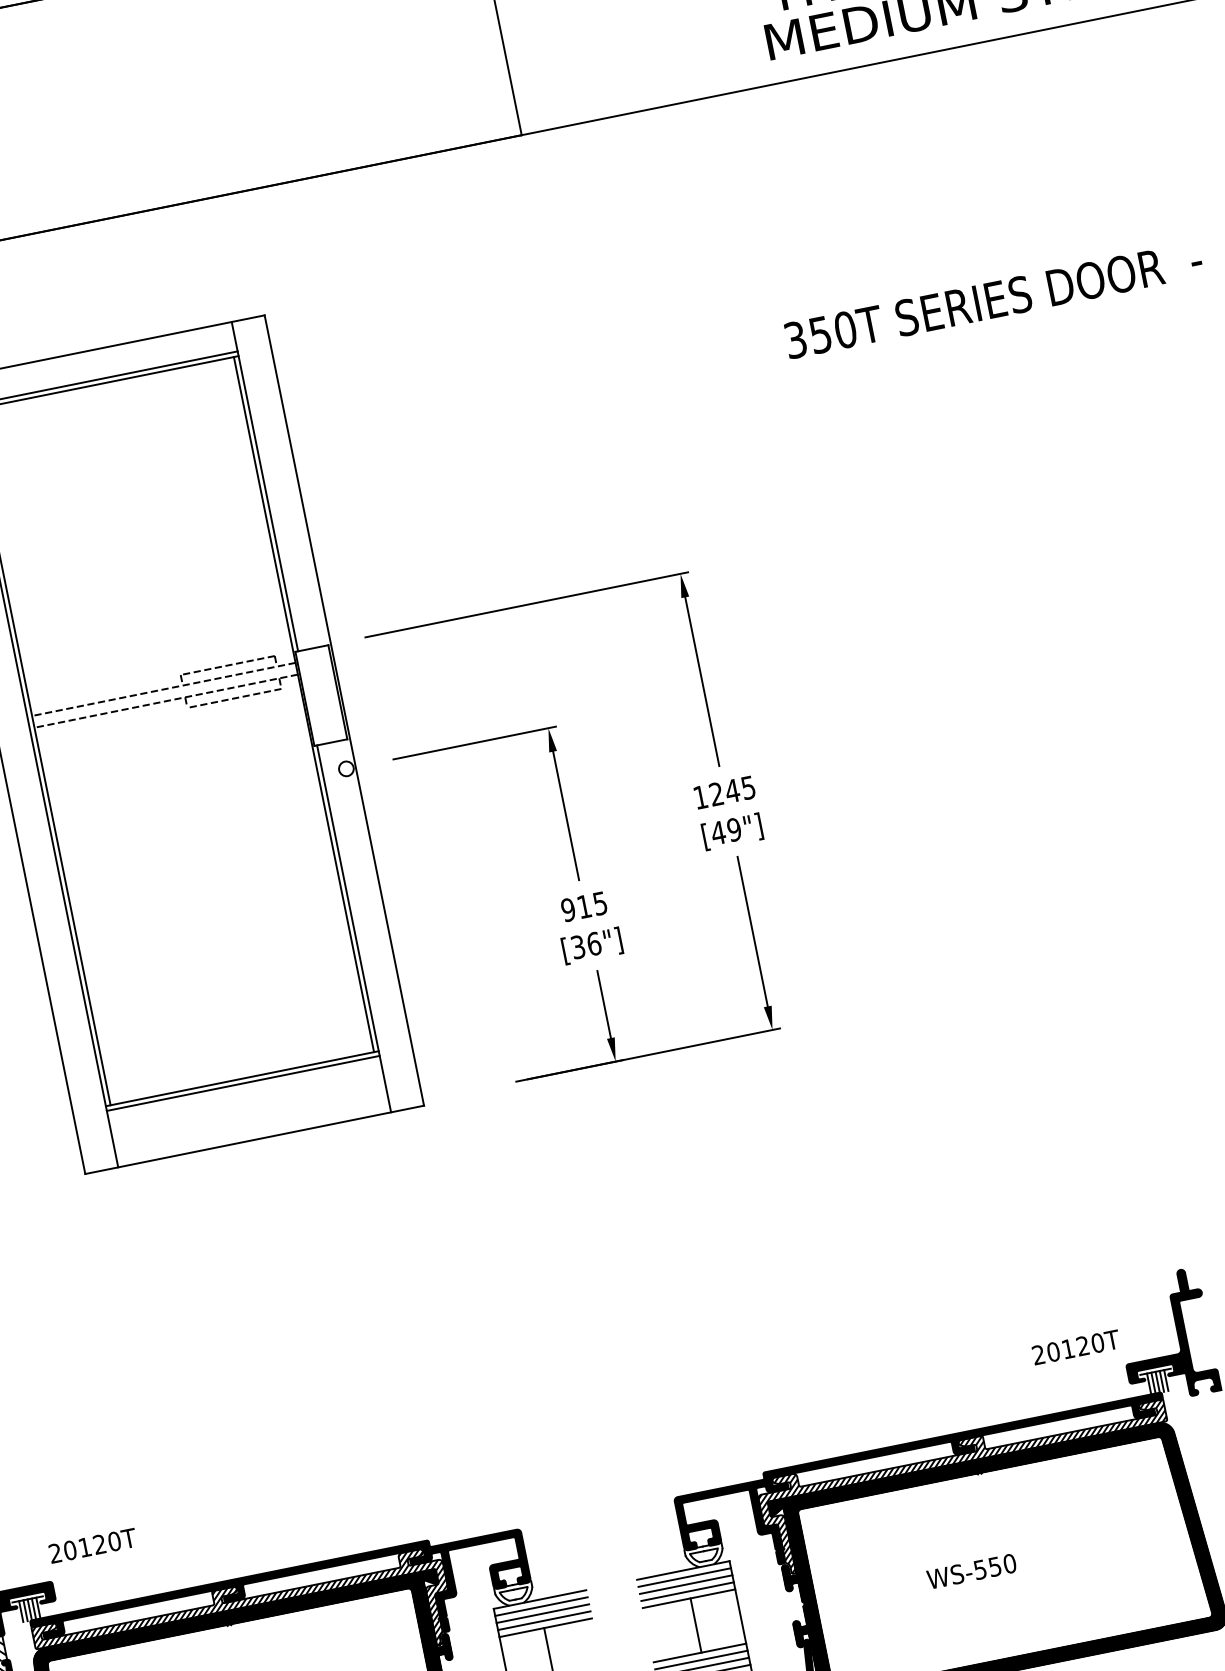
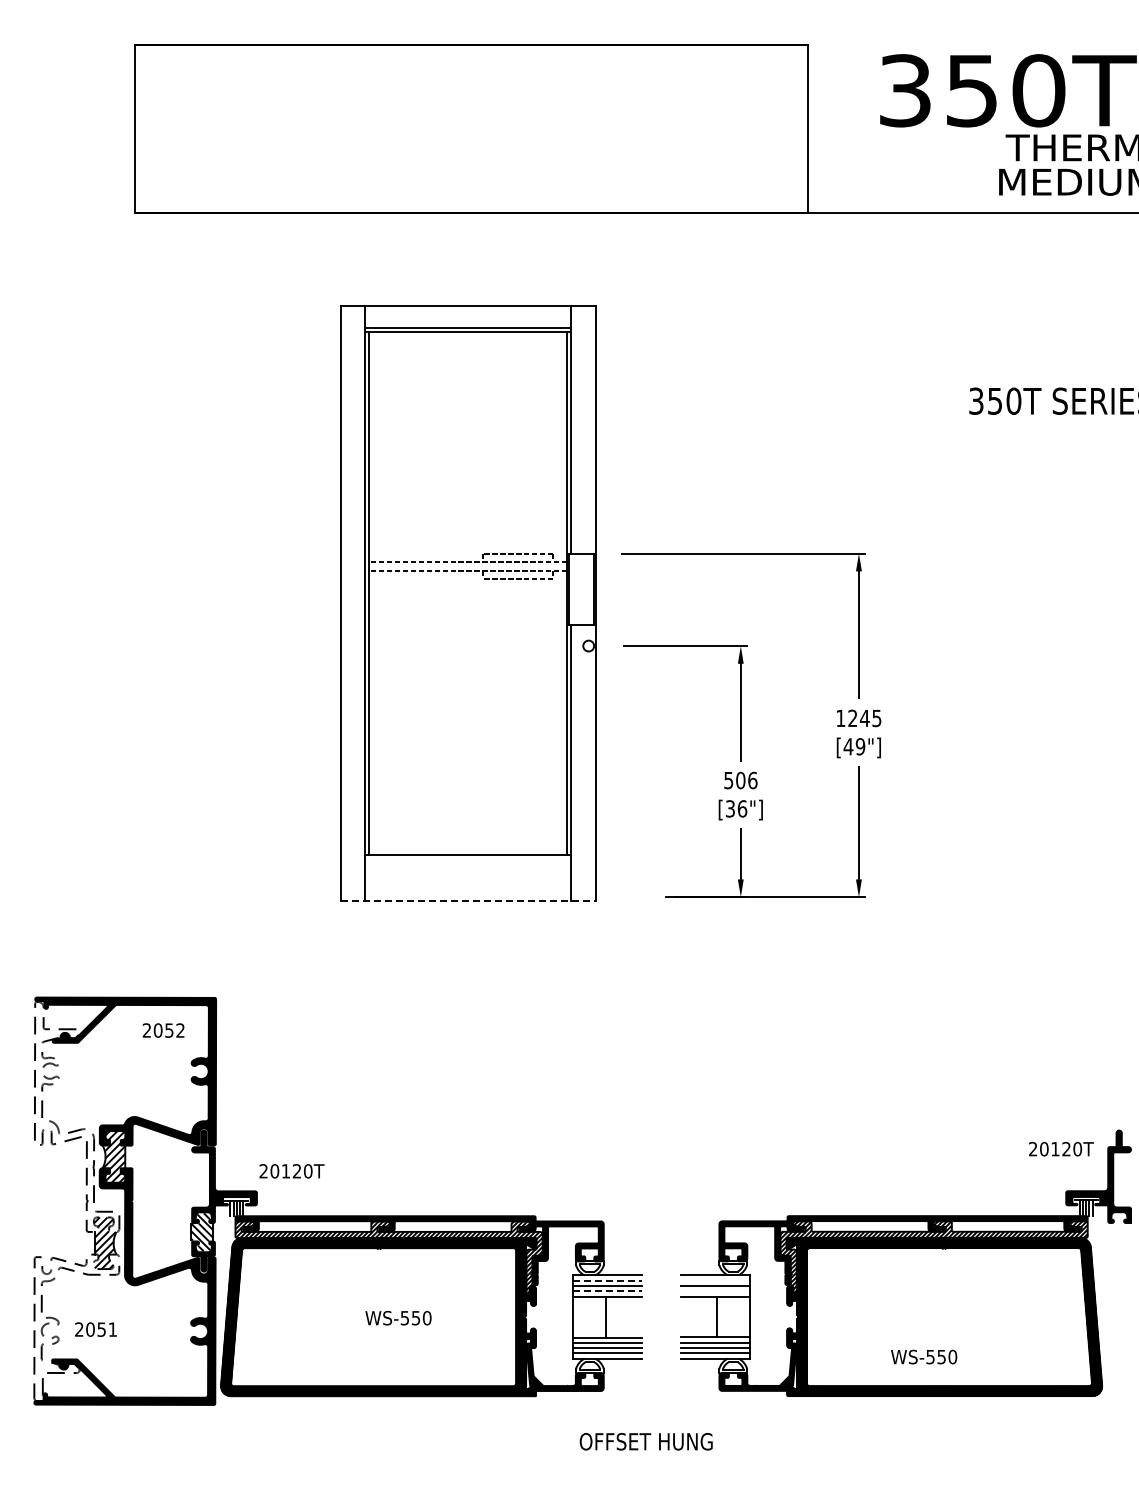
text: (583, 906) -> (740, 780), 915 -> 506
line: (242, 1083) -> (467, 858), removed
line: (255, 1140) -> (468, 901), solid -> dashed
text: (1076, 1347) -> (1061, 1149), moved
text: (972, 1570) -> (924, 1356), moved
line: (684, 1577) -> (715, 1280), removed
line: (687, 1592) -> (715, 1291), removed
line: (541, 1606) -> (607, 1280), solid -> dashed
line: (544, 1620) -> (607, 1291), solid -> dashed

